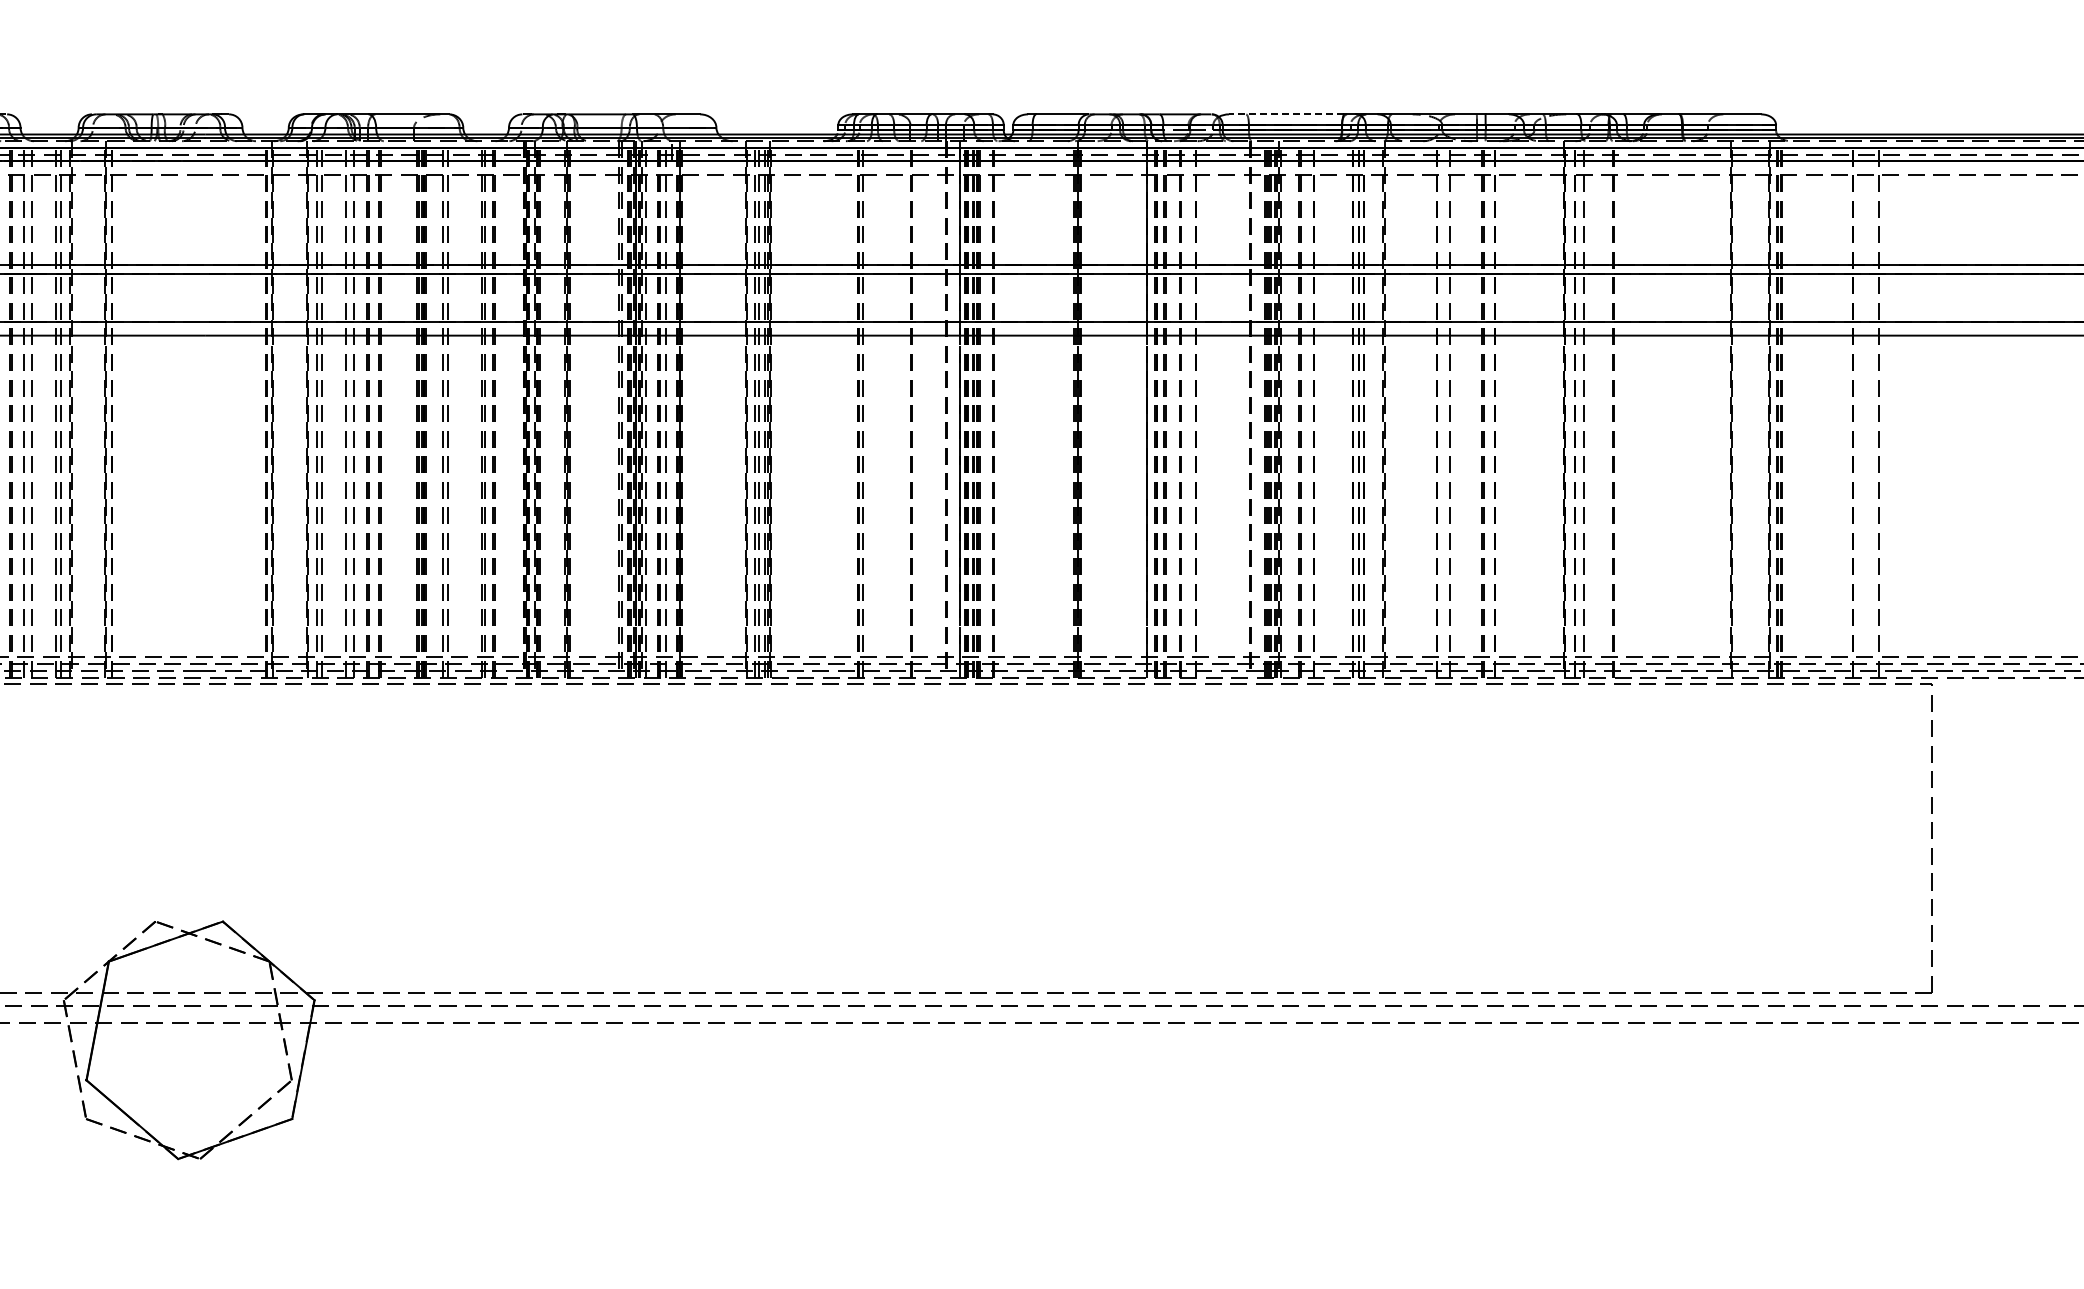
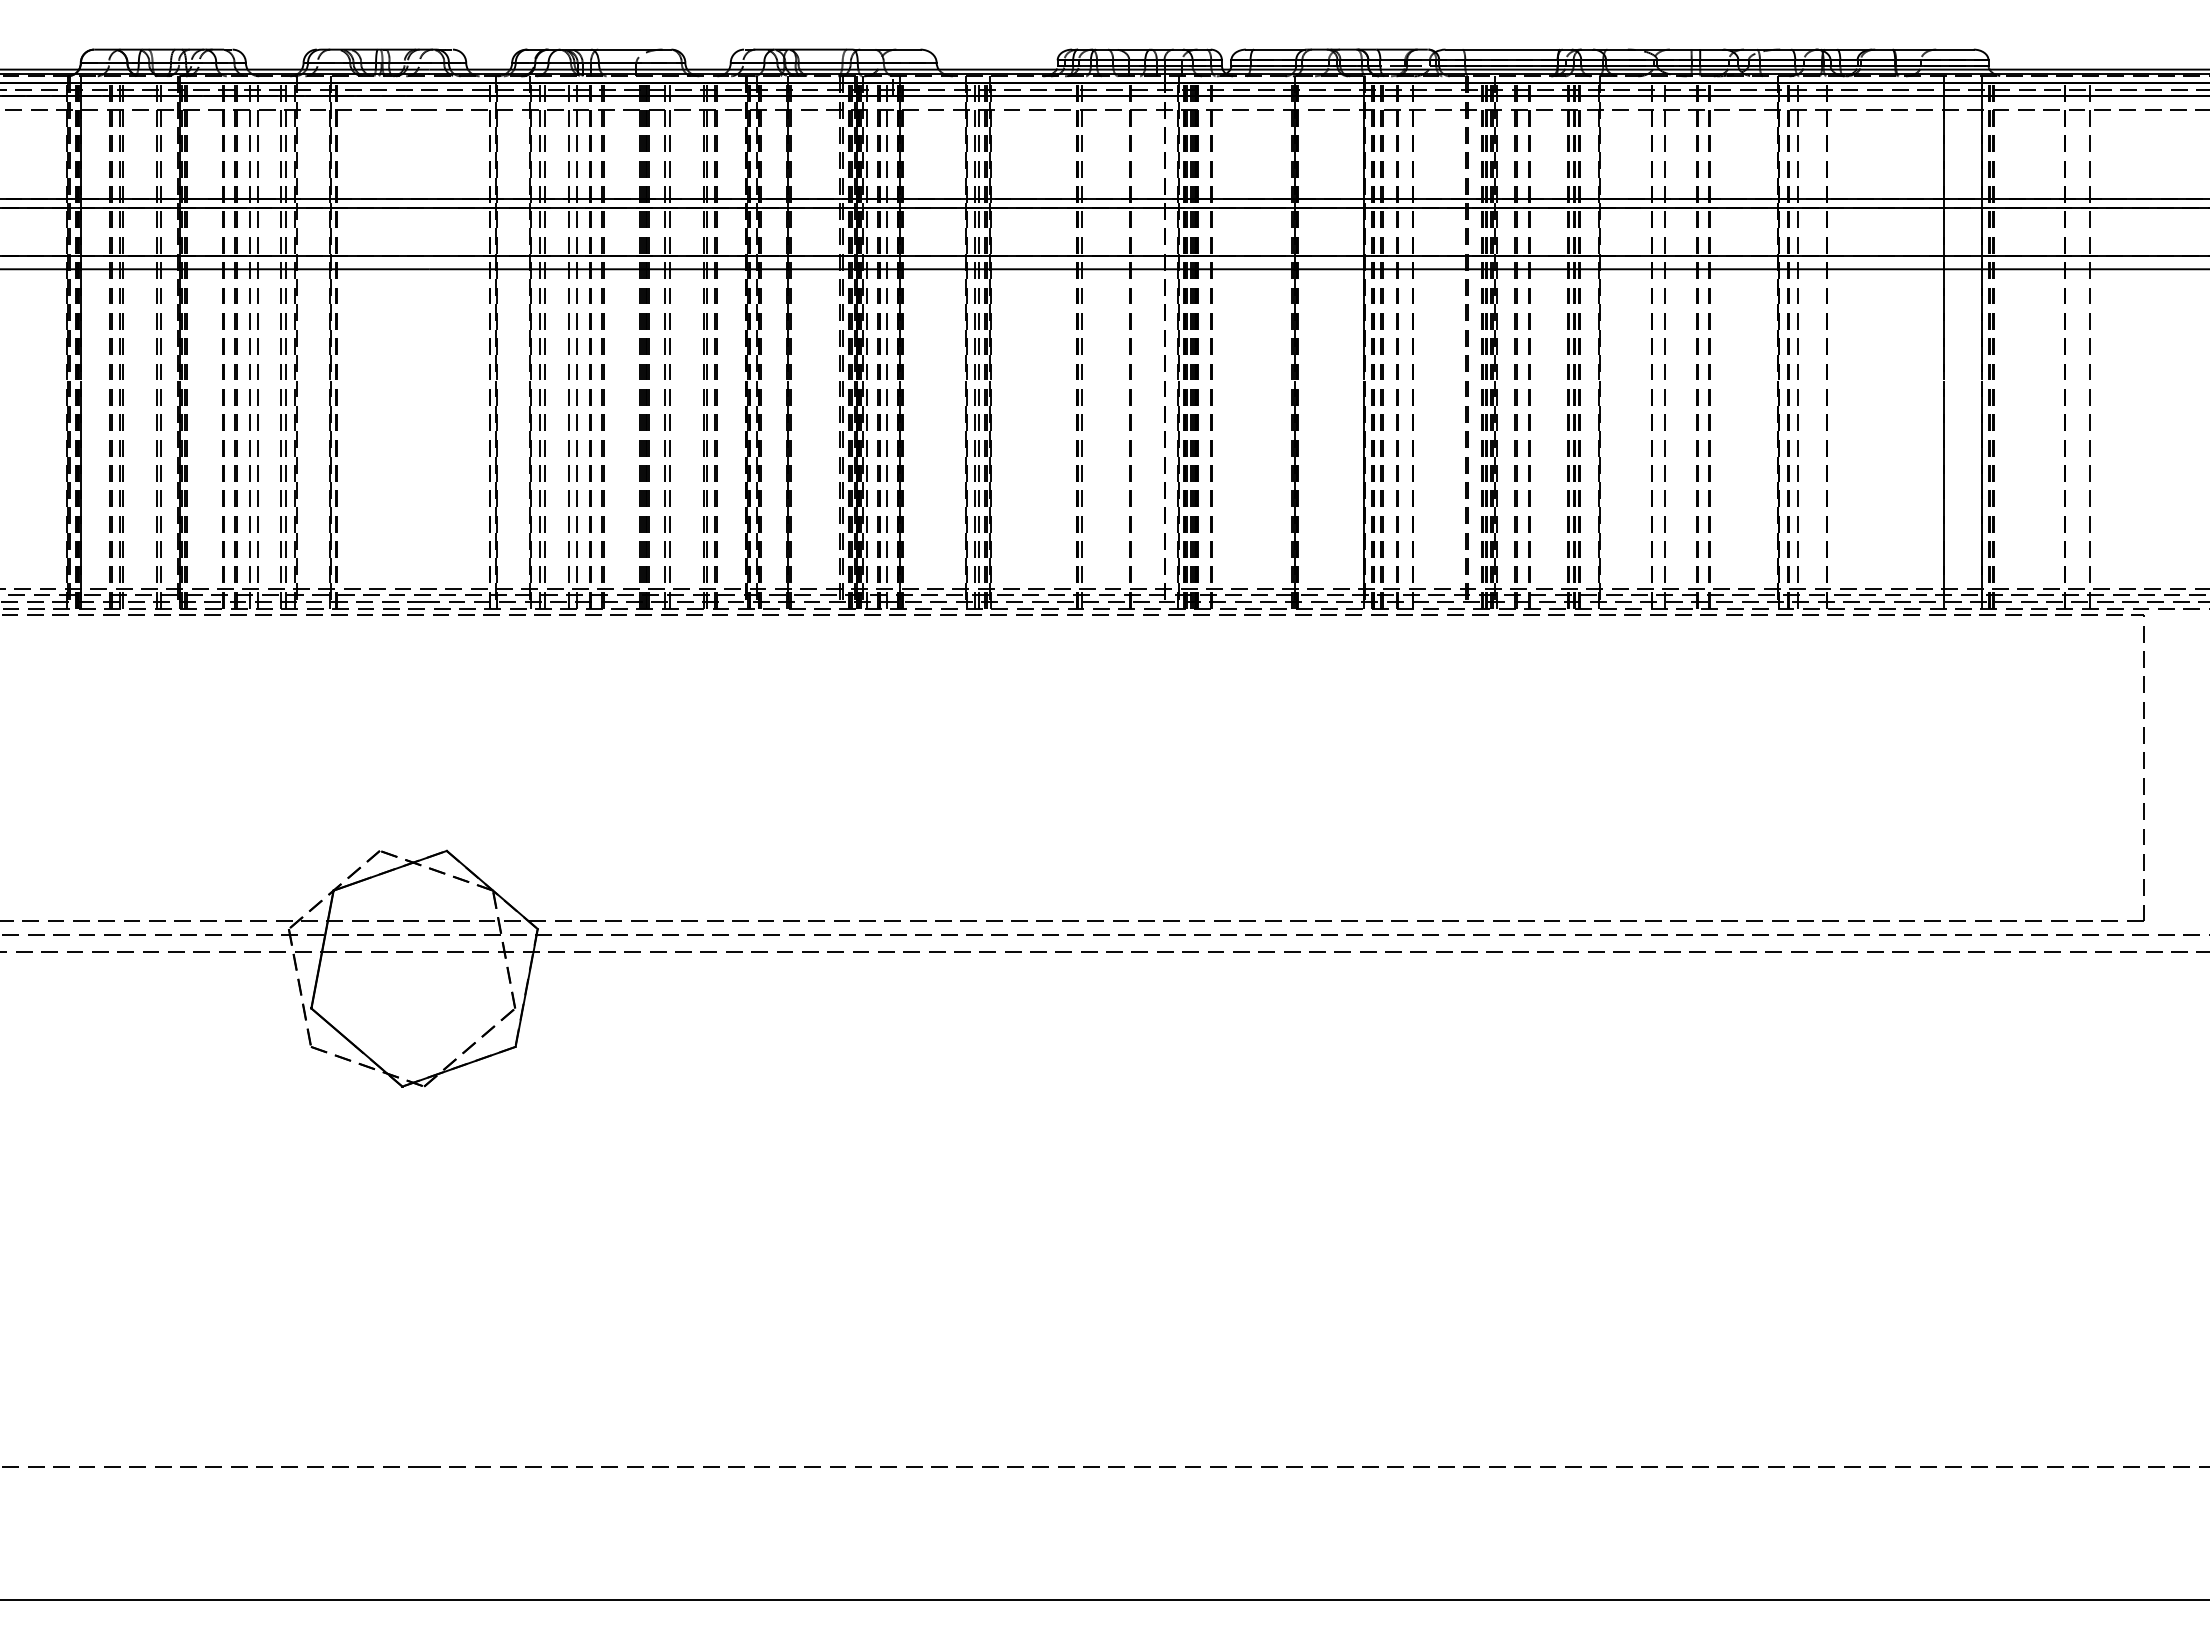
line: (1286, 114) -> (1502, 49), dashed -> solid

